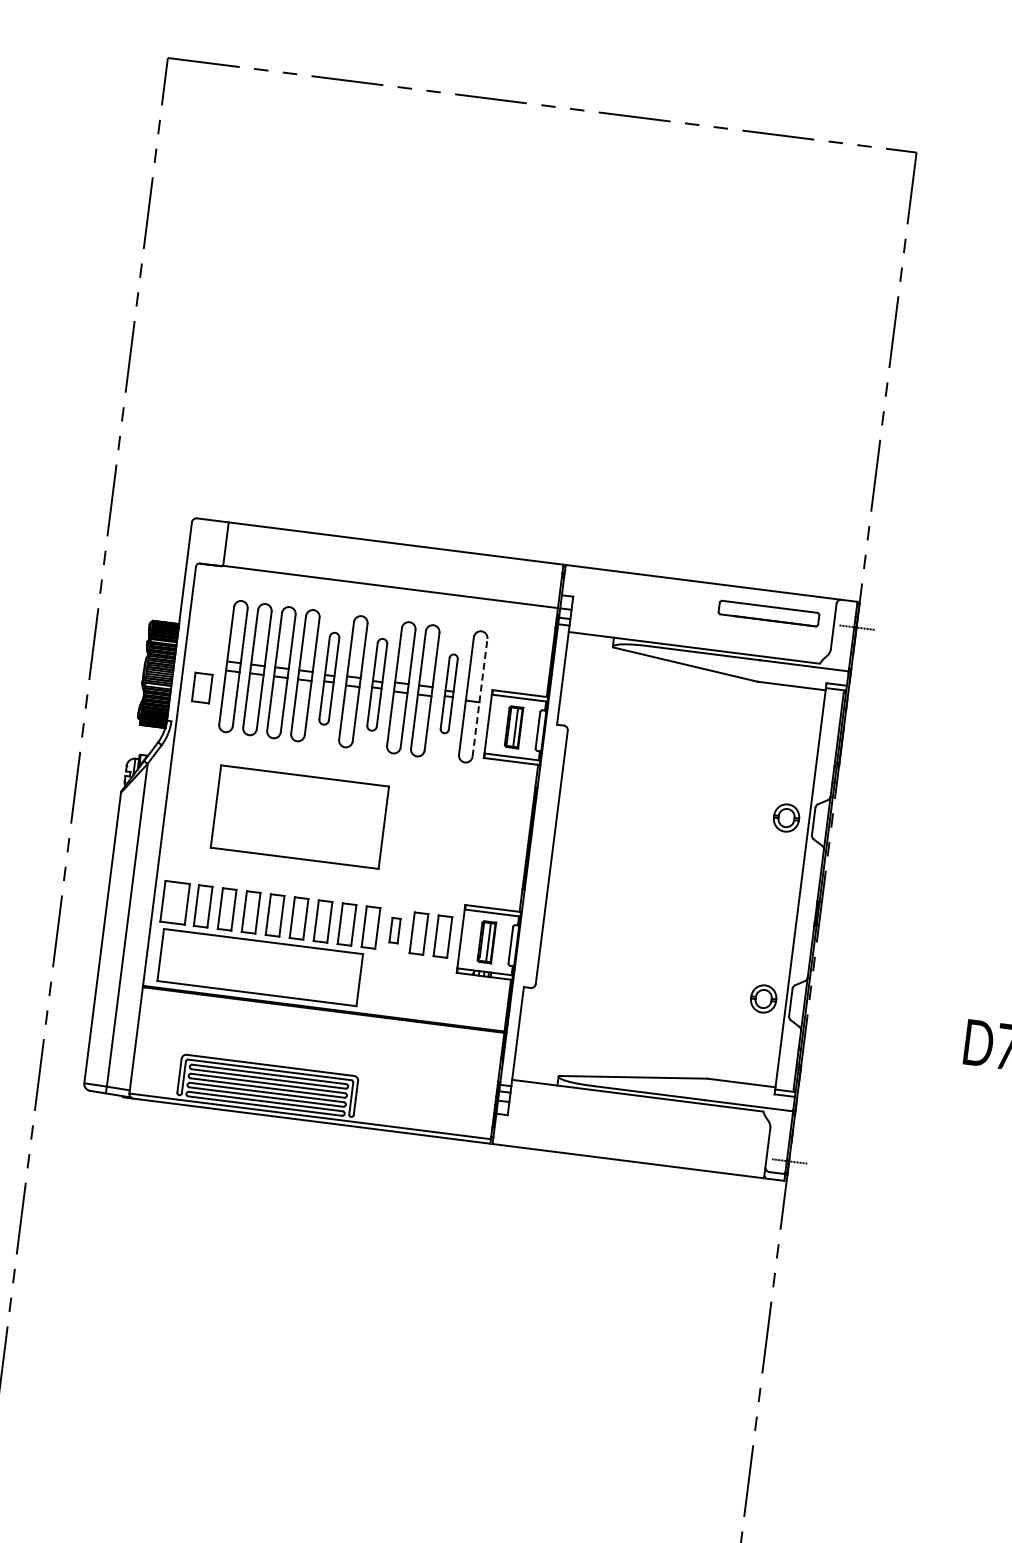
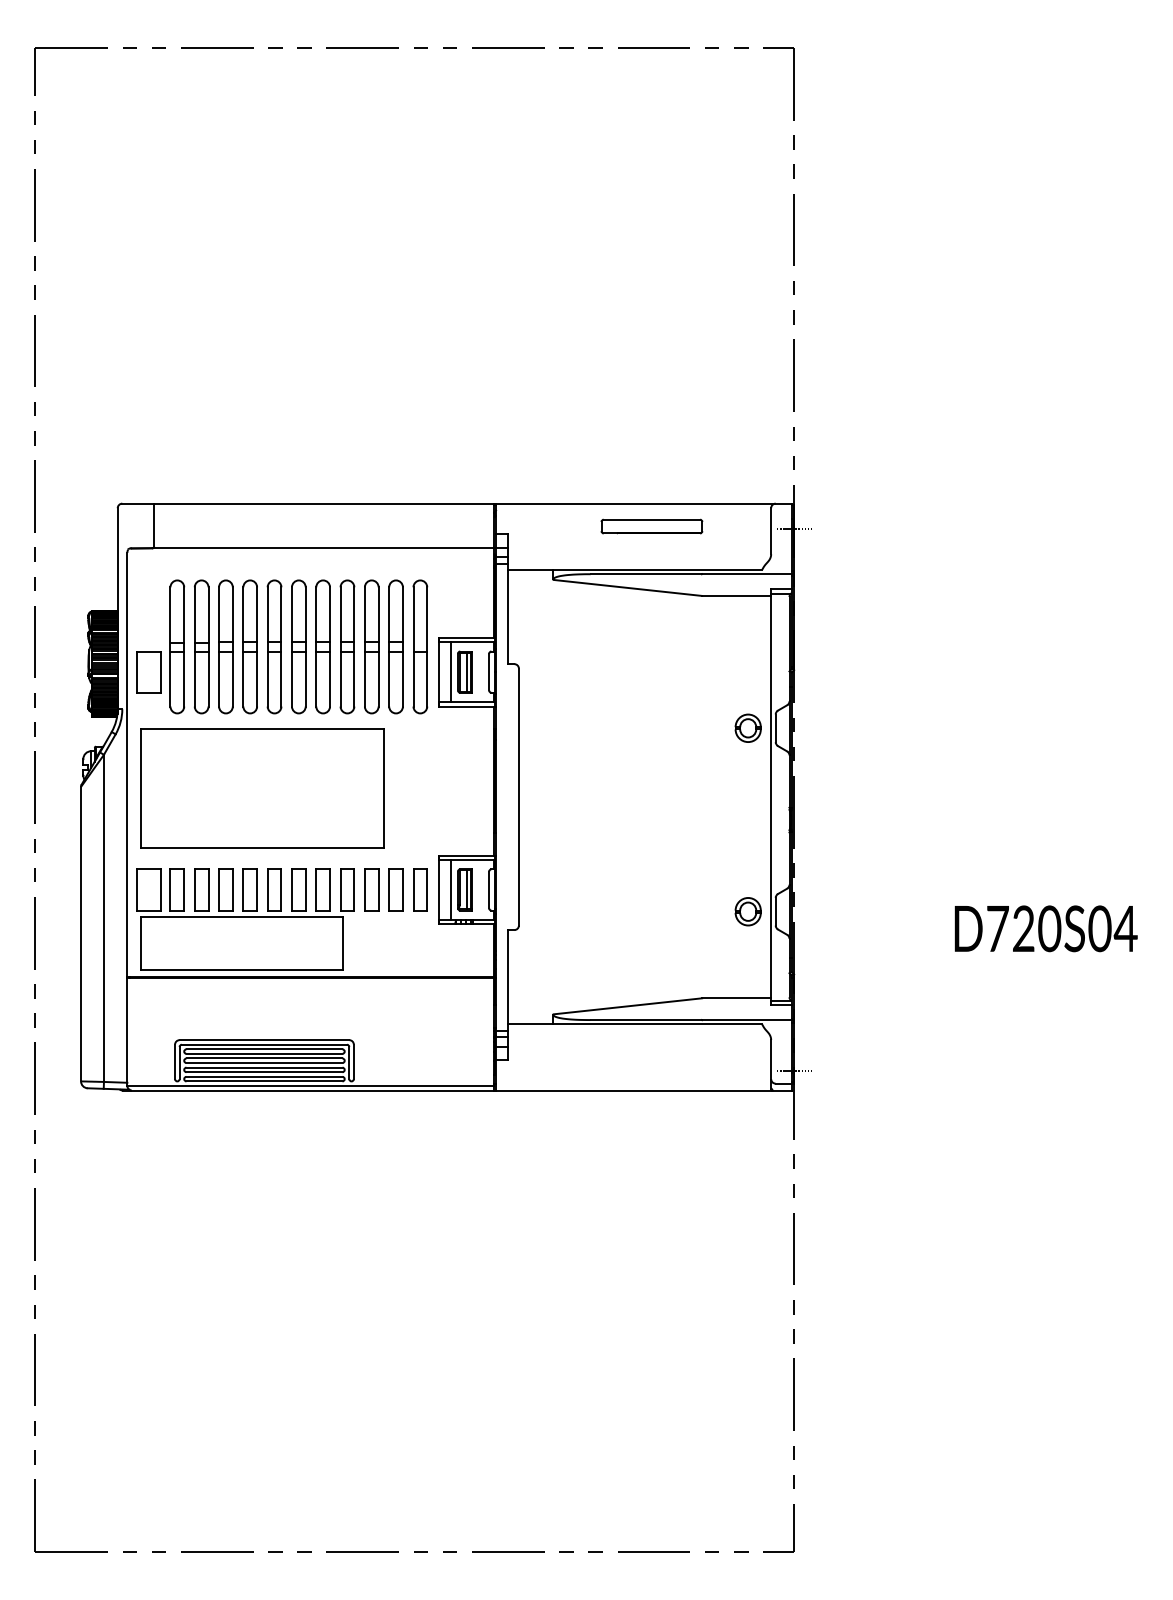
part: (768, 613) -> (651, 526), moved
part: (329, 678) -> (274, 646), size x1.43
part: (376, 684) -> (322, 646), size x1.43
part: (201, 688) -> (148, 672), size x1.43
part: (448, 693) -> (395, 646), size x1.67
line: (480, 697) -> (427, 646), dashed -> solid
line: (500, 725) -> (451, 671), added
part: (299, 816) -> (262, 788), size x1.43
part: (394, 930) -> (371, 889), size x1.67
line: (473, 940) -> (451, 889), added

